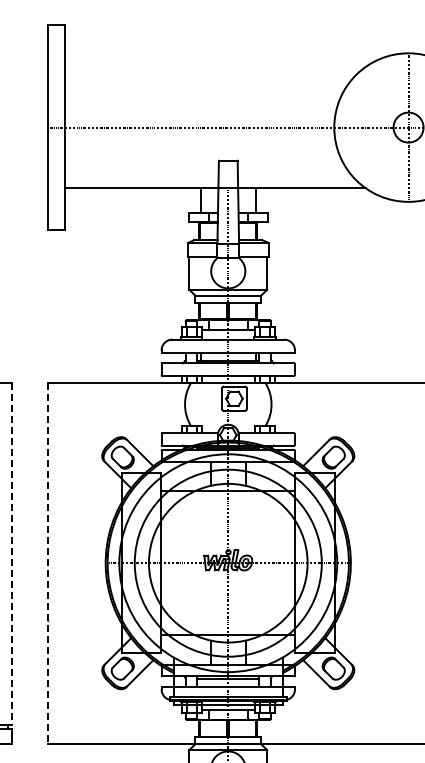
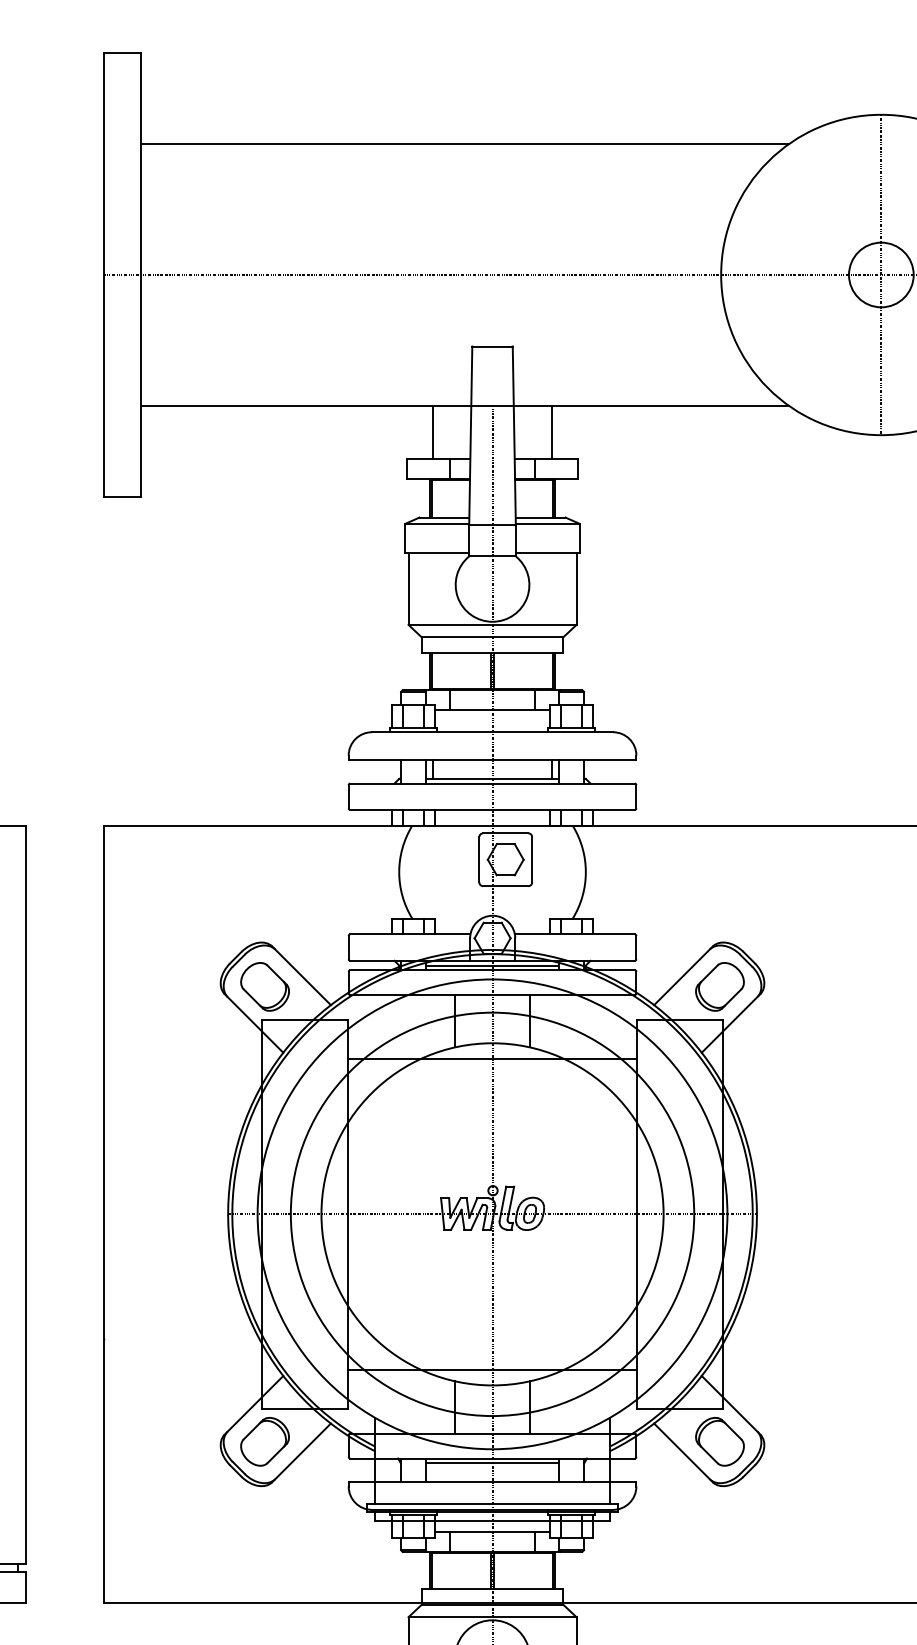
line: (215, 66) -> (464, 143), added
line: (11, 554) -> (25, 1195), dashed -> solid
line: (47, 563) -> (102, 1214), dashed -> solid

